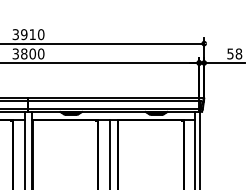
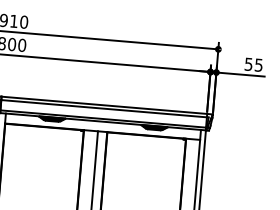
text: (238, 53) -> (258, 64), 58 -> 55

